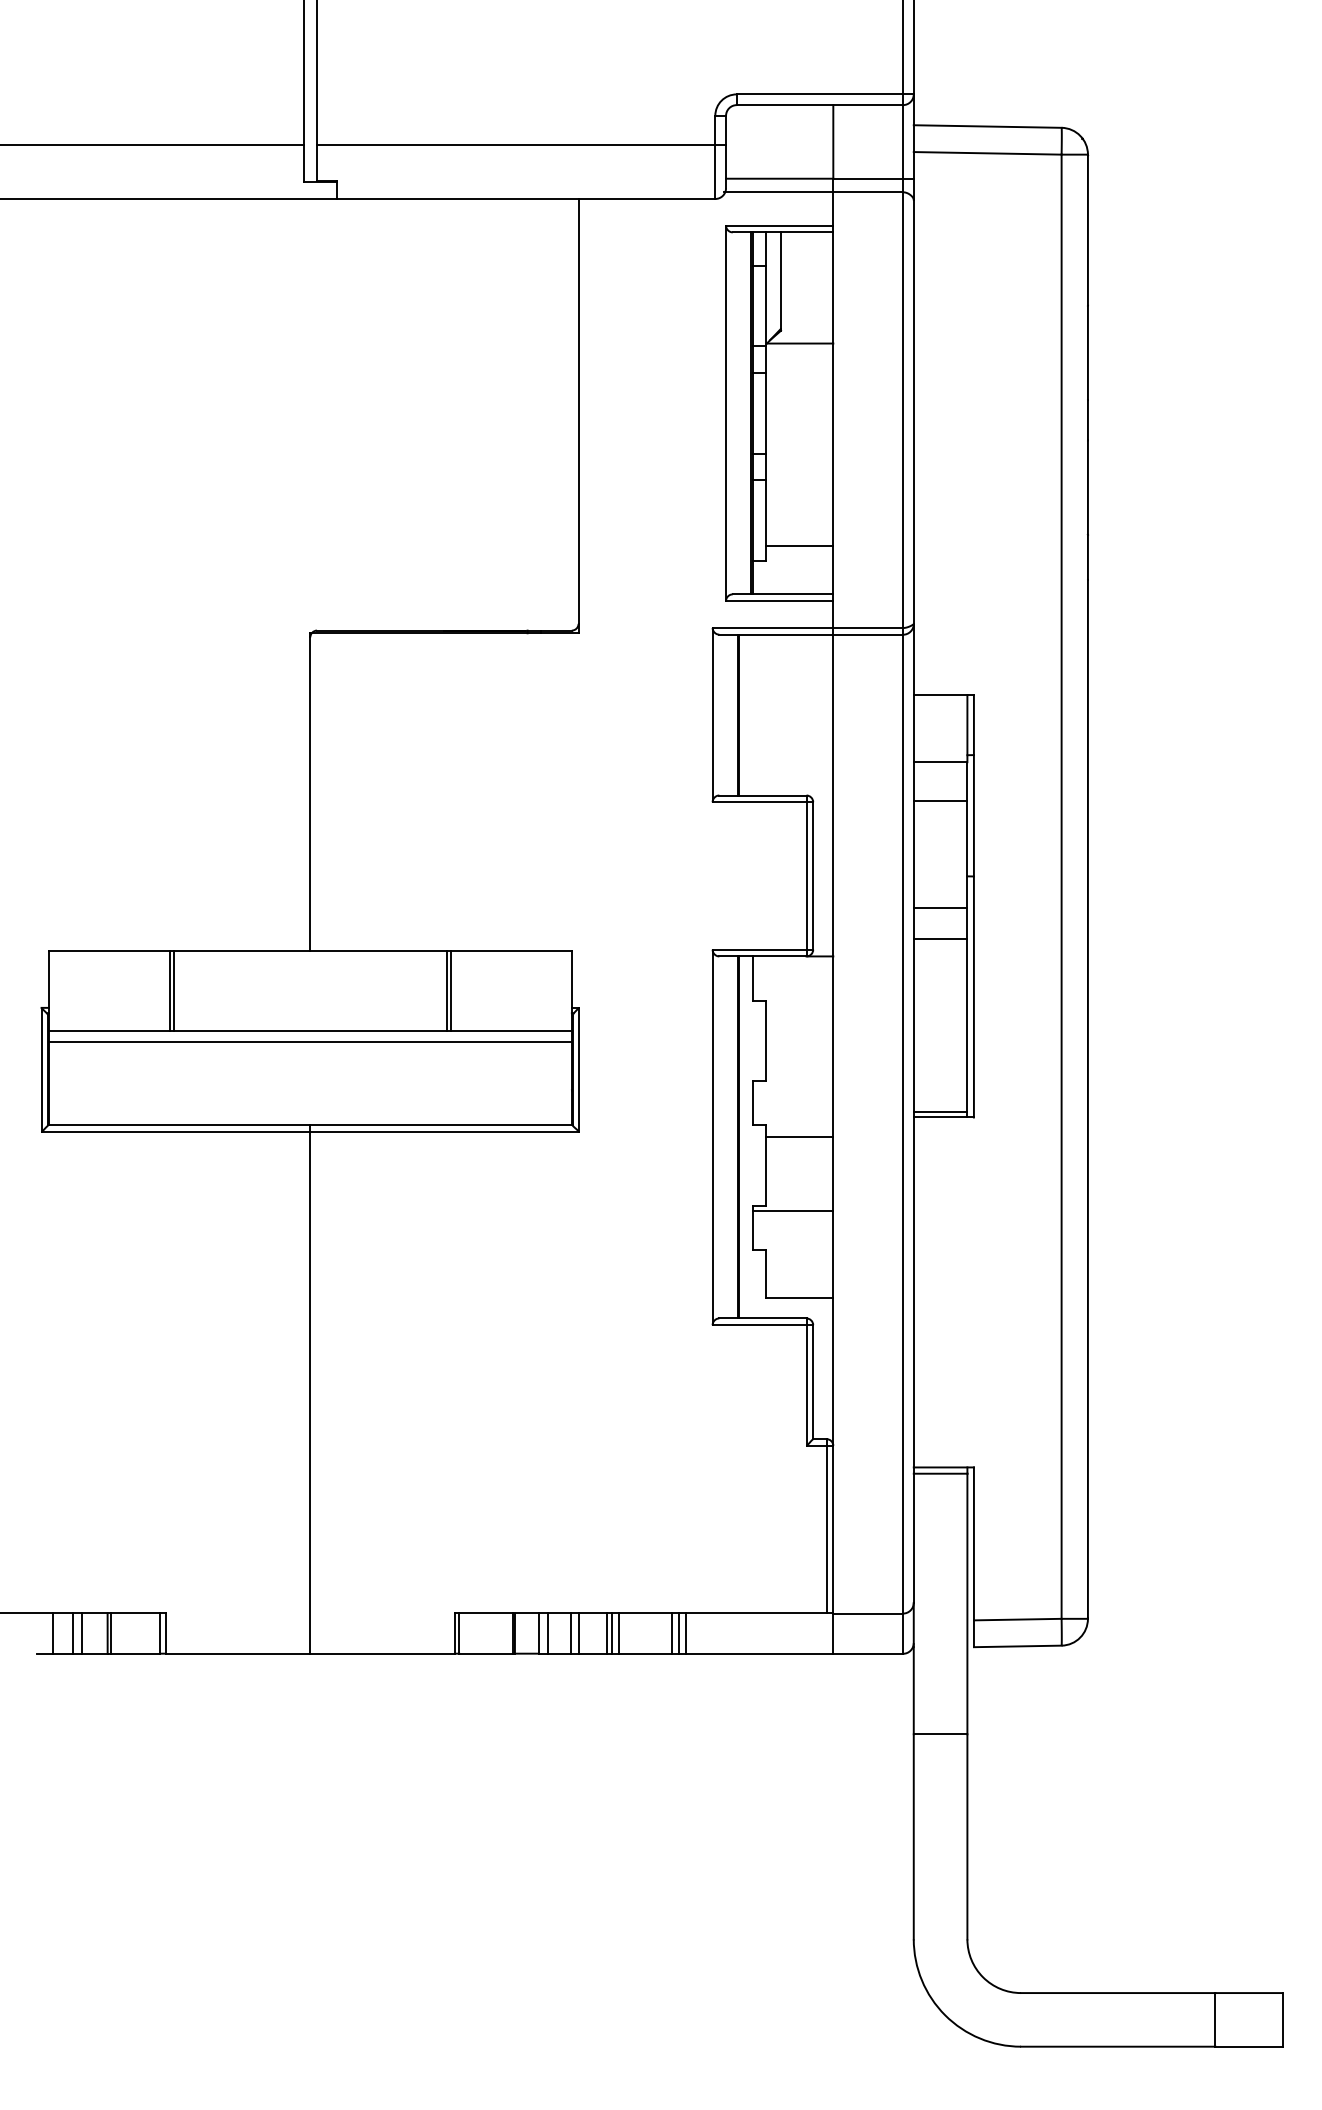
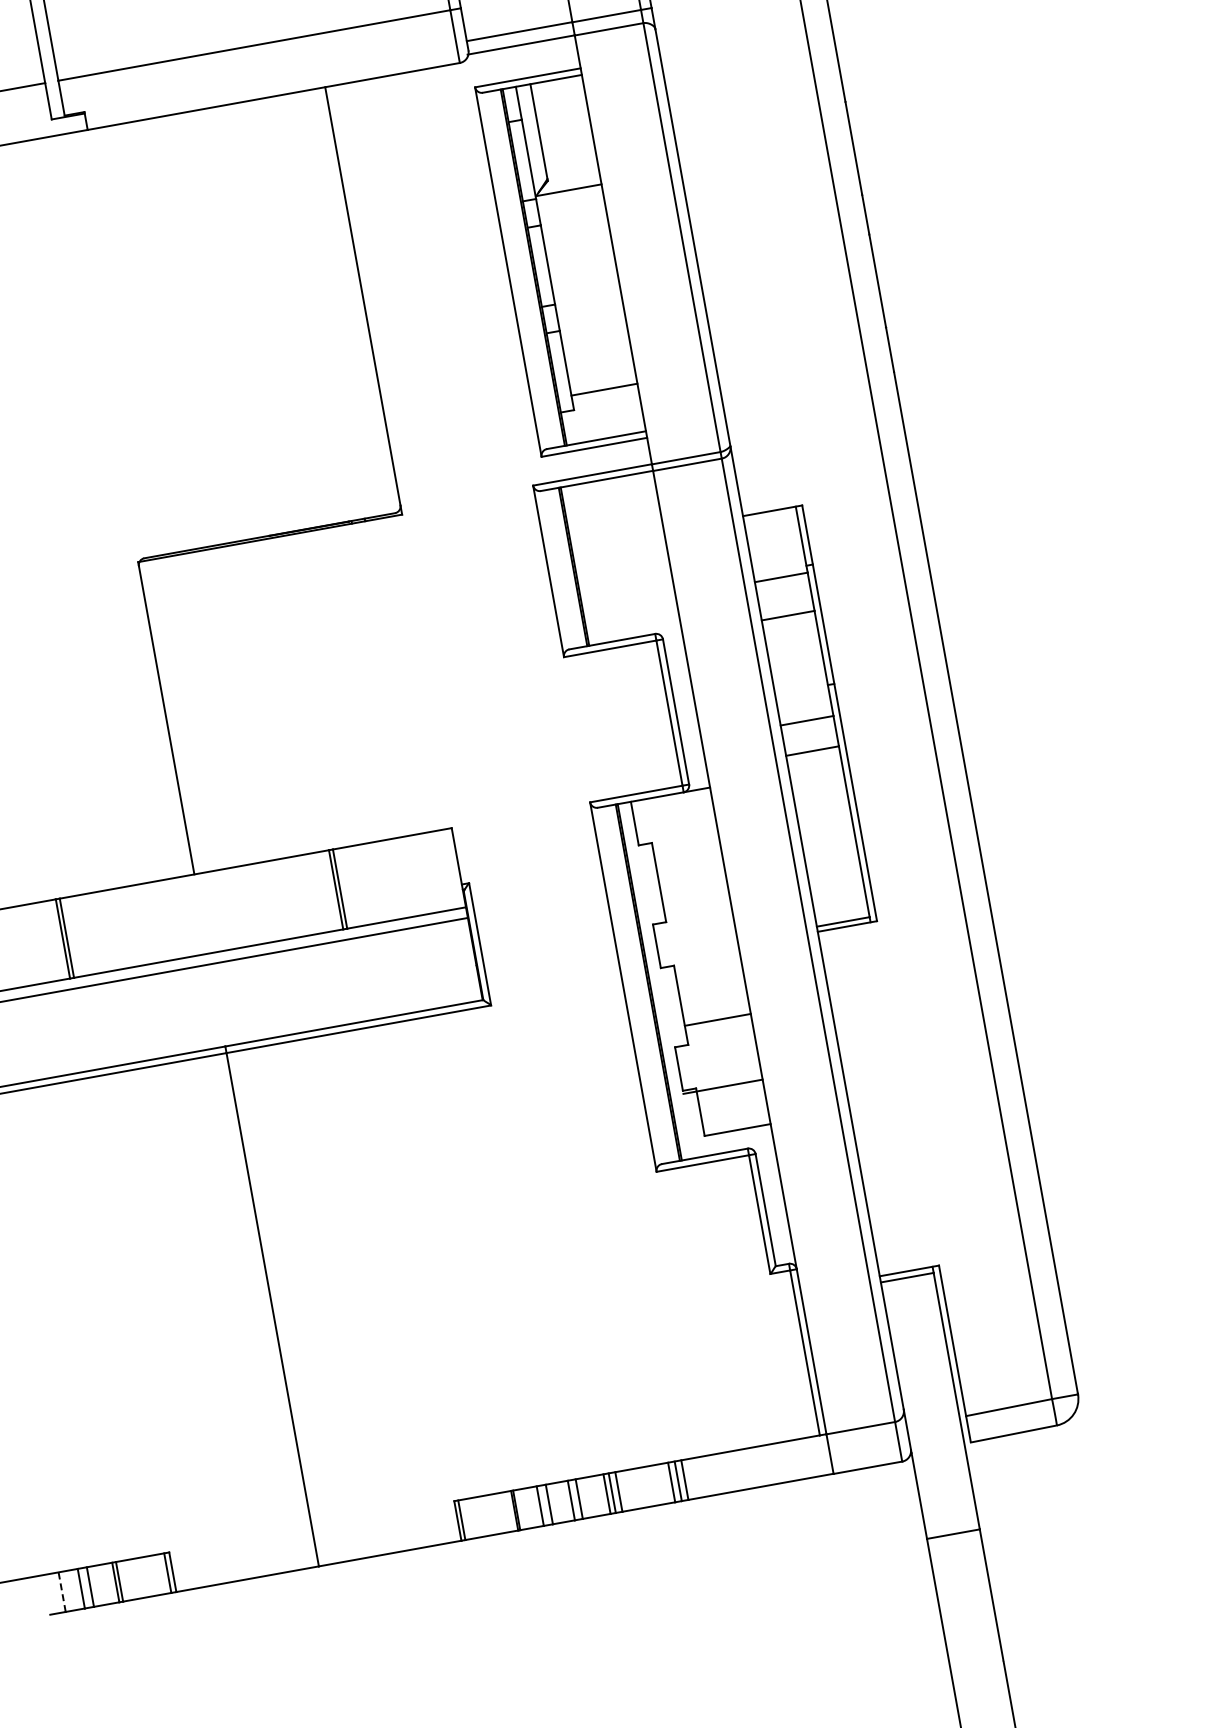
line: (799, 1137) -> (717, 1019), moved
line: (792, 1211) -> (722, 1087), moved
line: (53, 1633) -> (62, 1592), solid -> dashed

